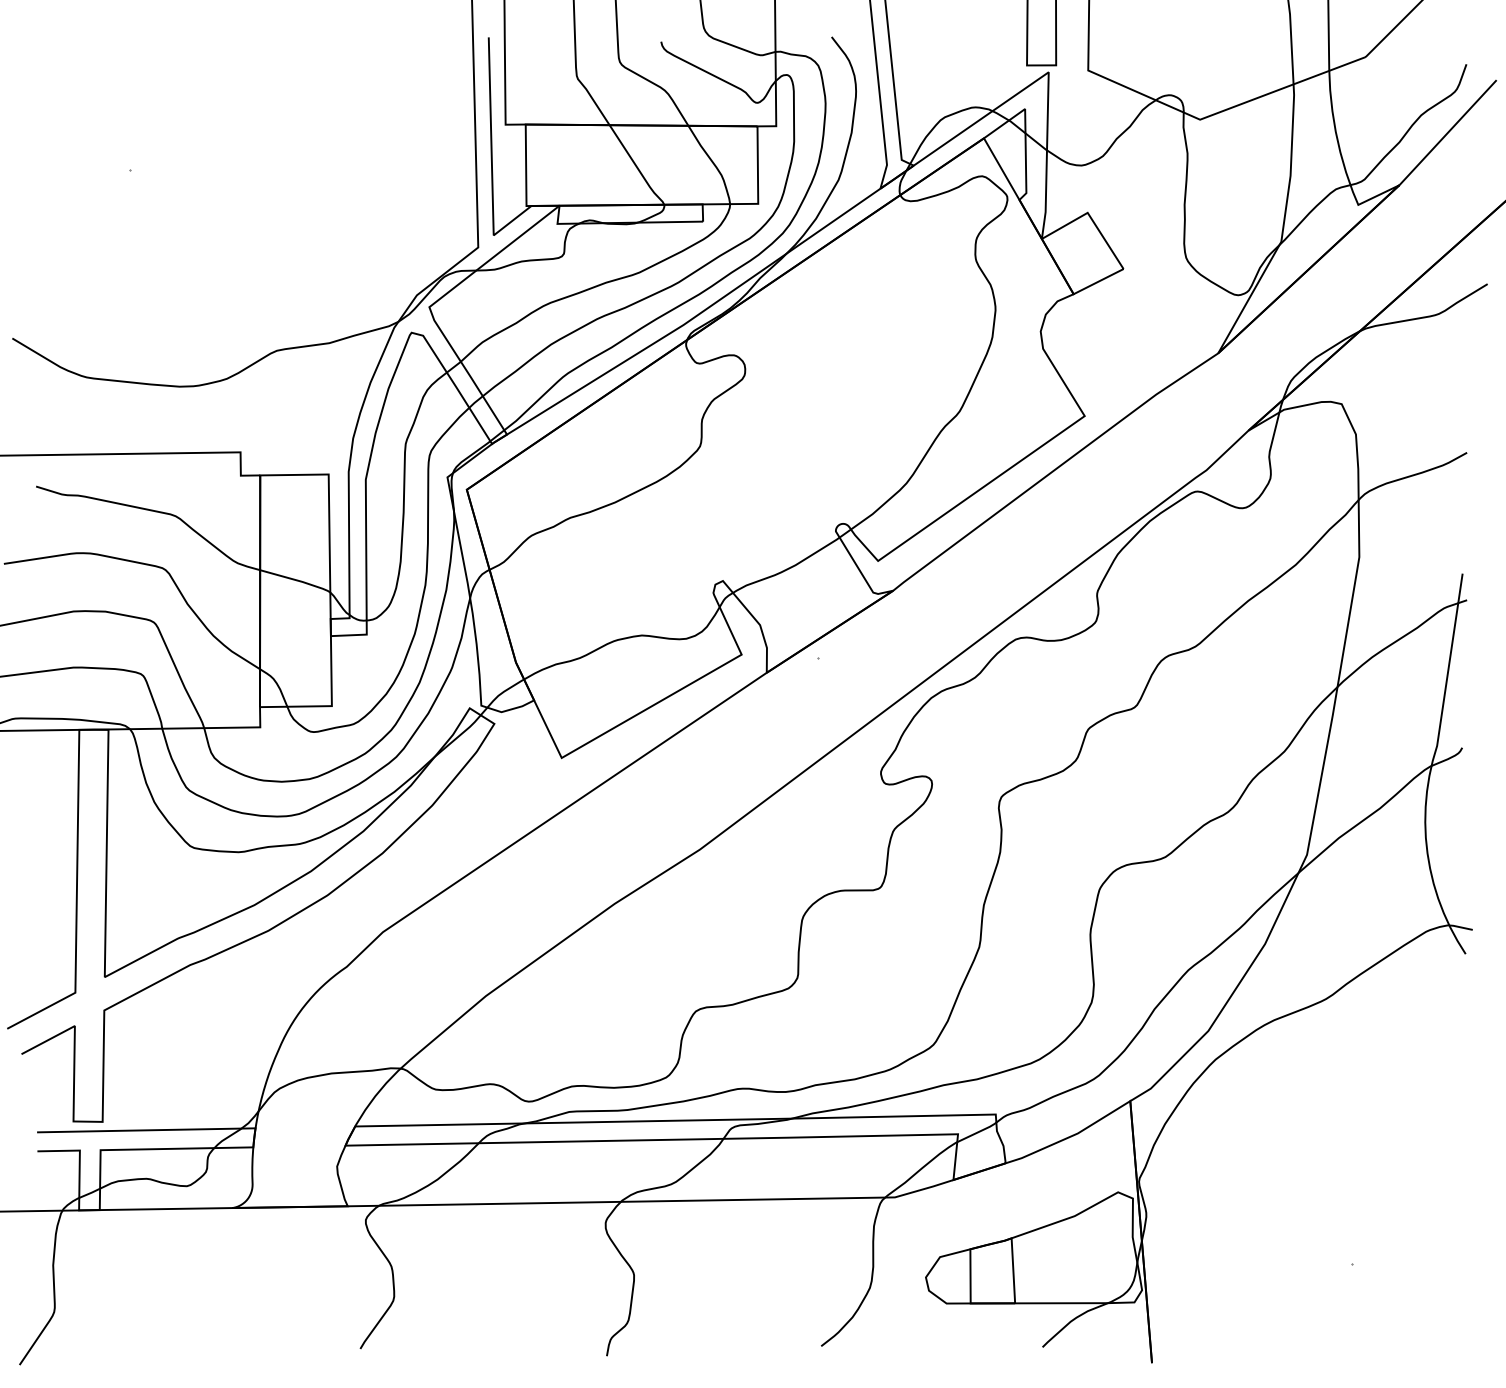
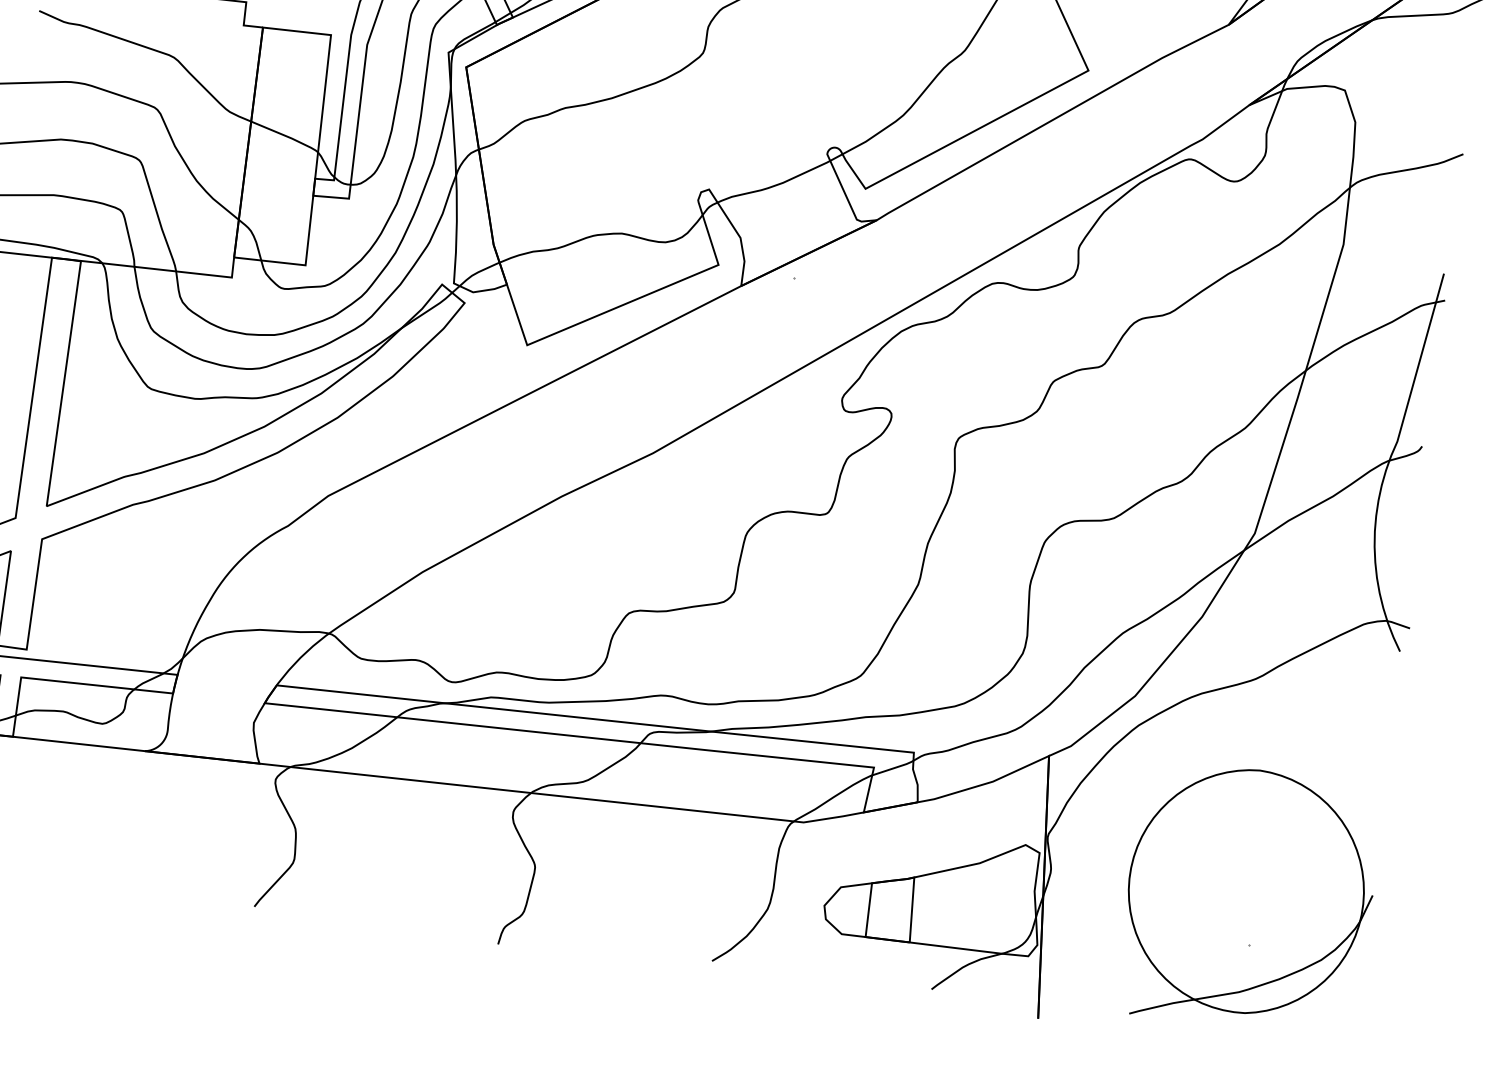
part: (1346, 1217) -> (1249, 898), added

